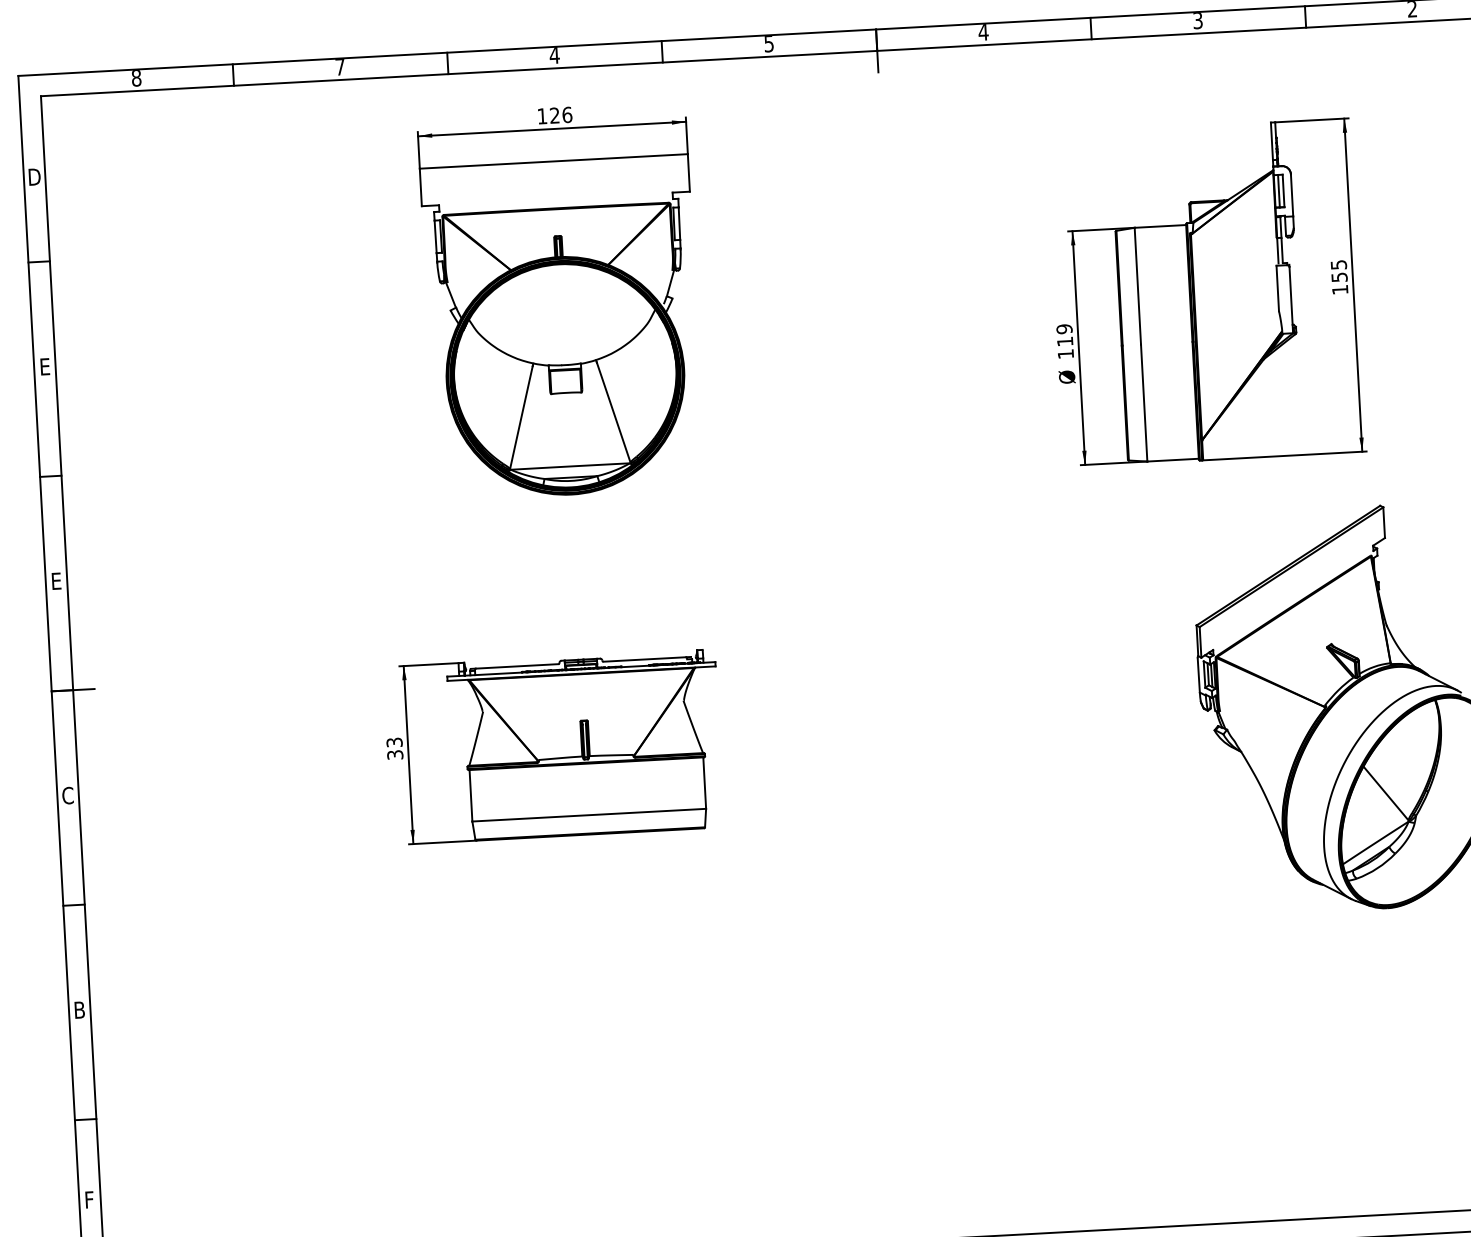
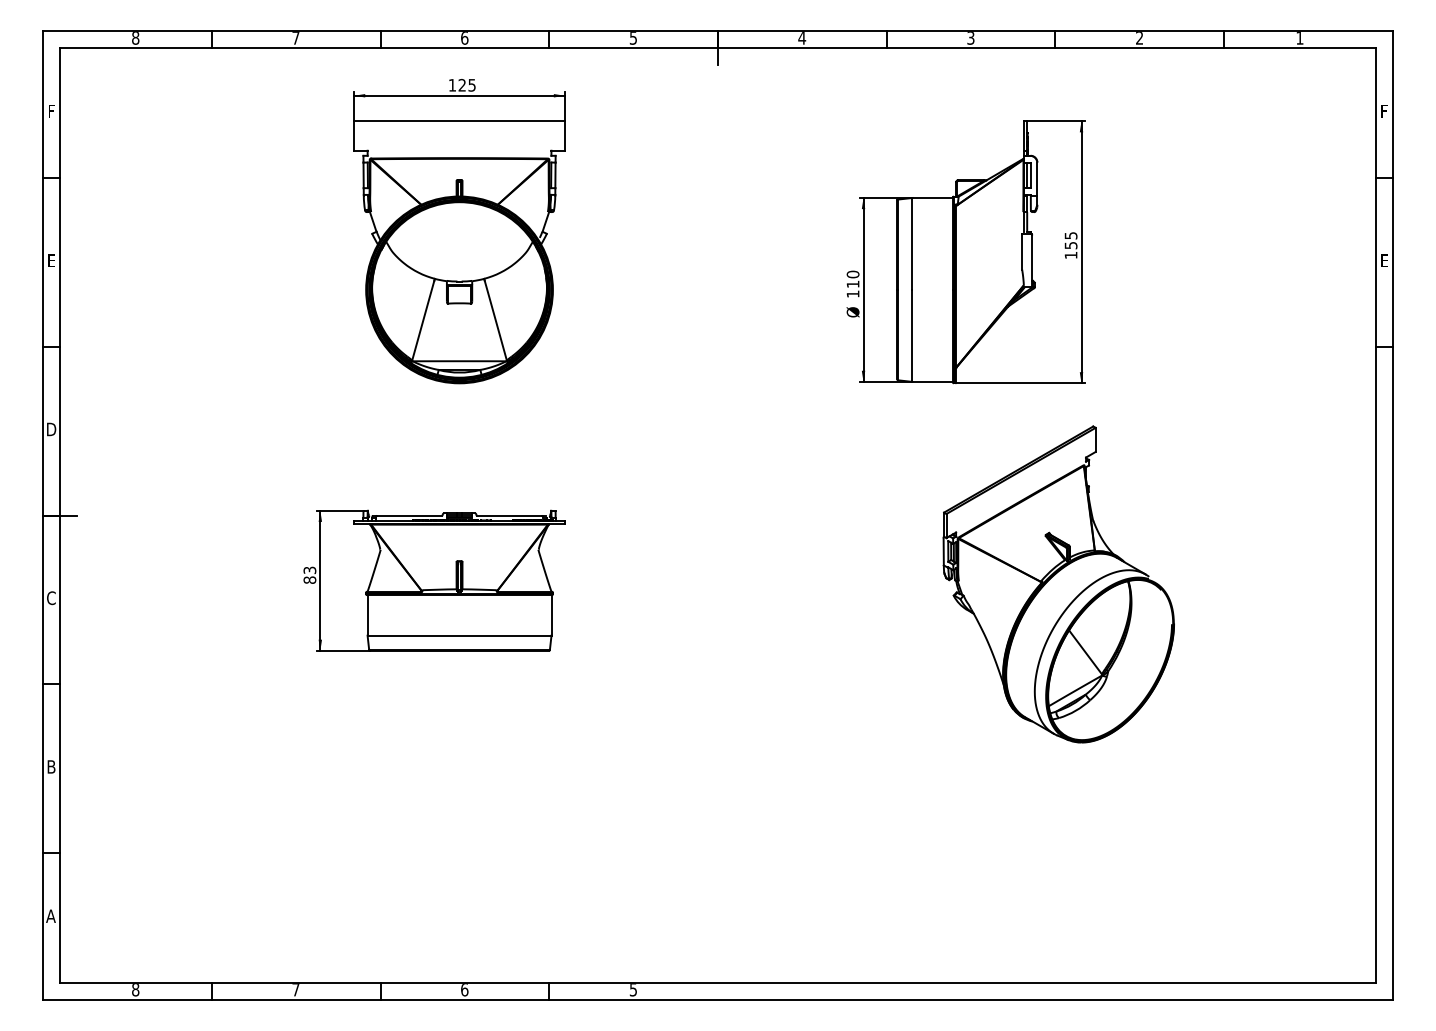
text: (554, 55) -> (464, 38), 4 -> 6
text: (566, 115) -> (471, 85), 126 -> 125
text: (34, 177) -> (51, 111), D -> F
text: (1065, 329) -> (853, 274), 119 -> 110
text: (56, 581) -> (51, 429), E -> D
text: (394, 754) -> (309, 579), 33 -> 83
text: (88, 1198) -> (50, 915), F -> A

